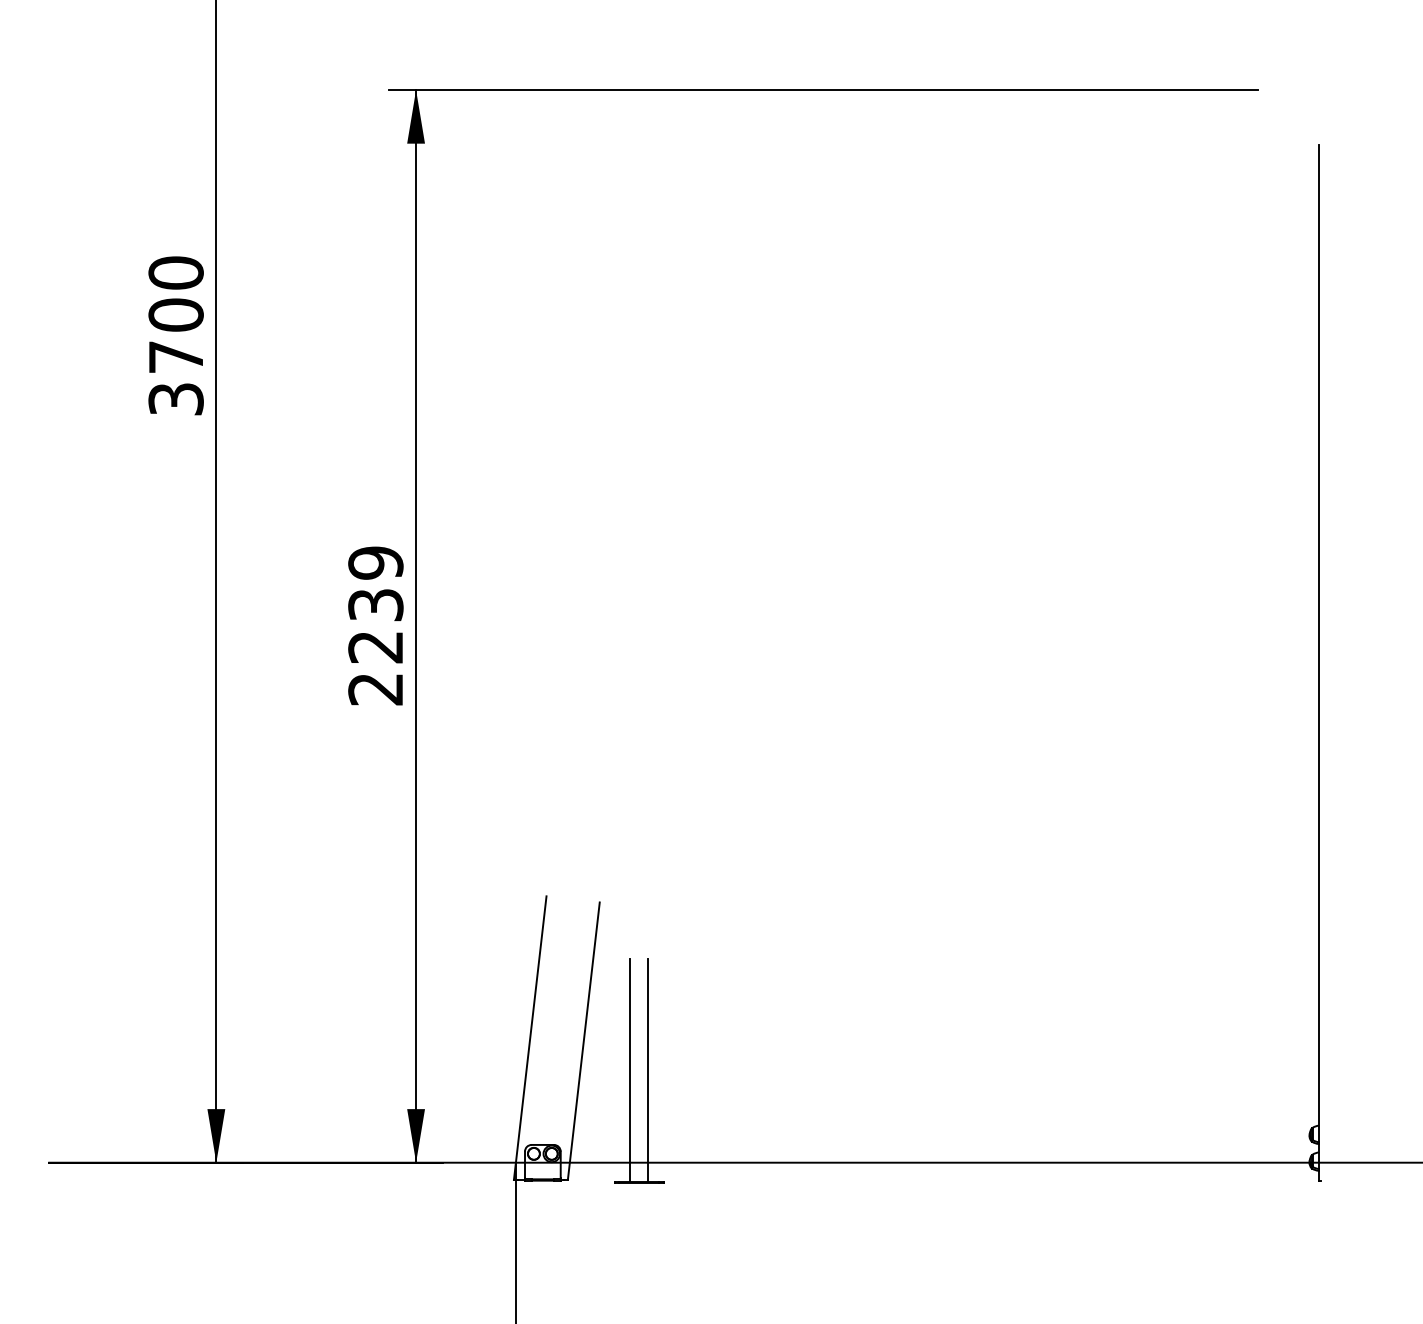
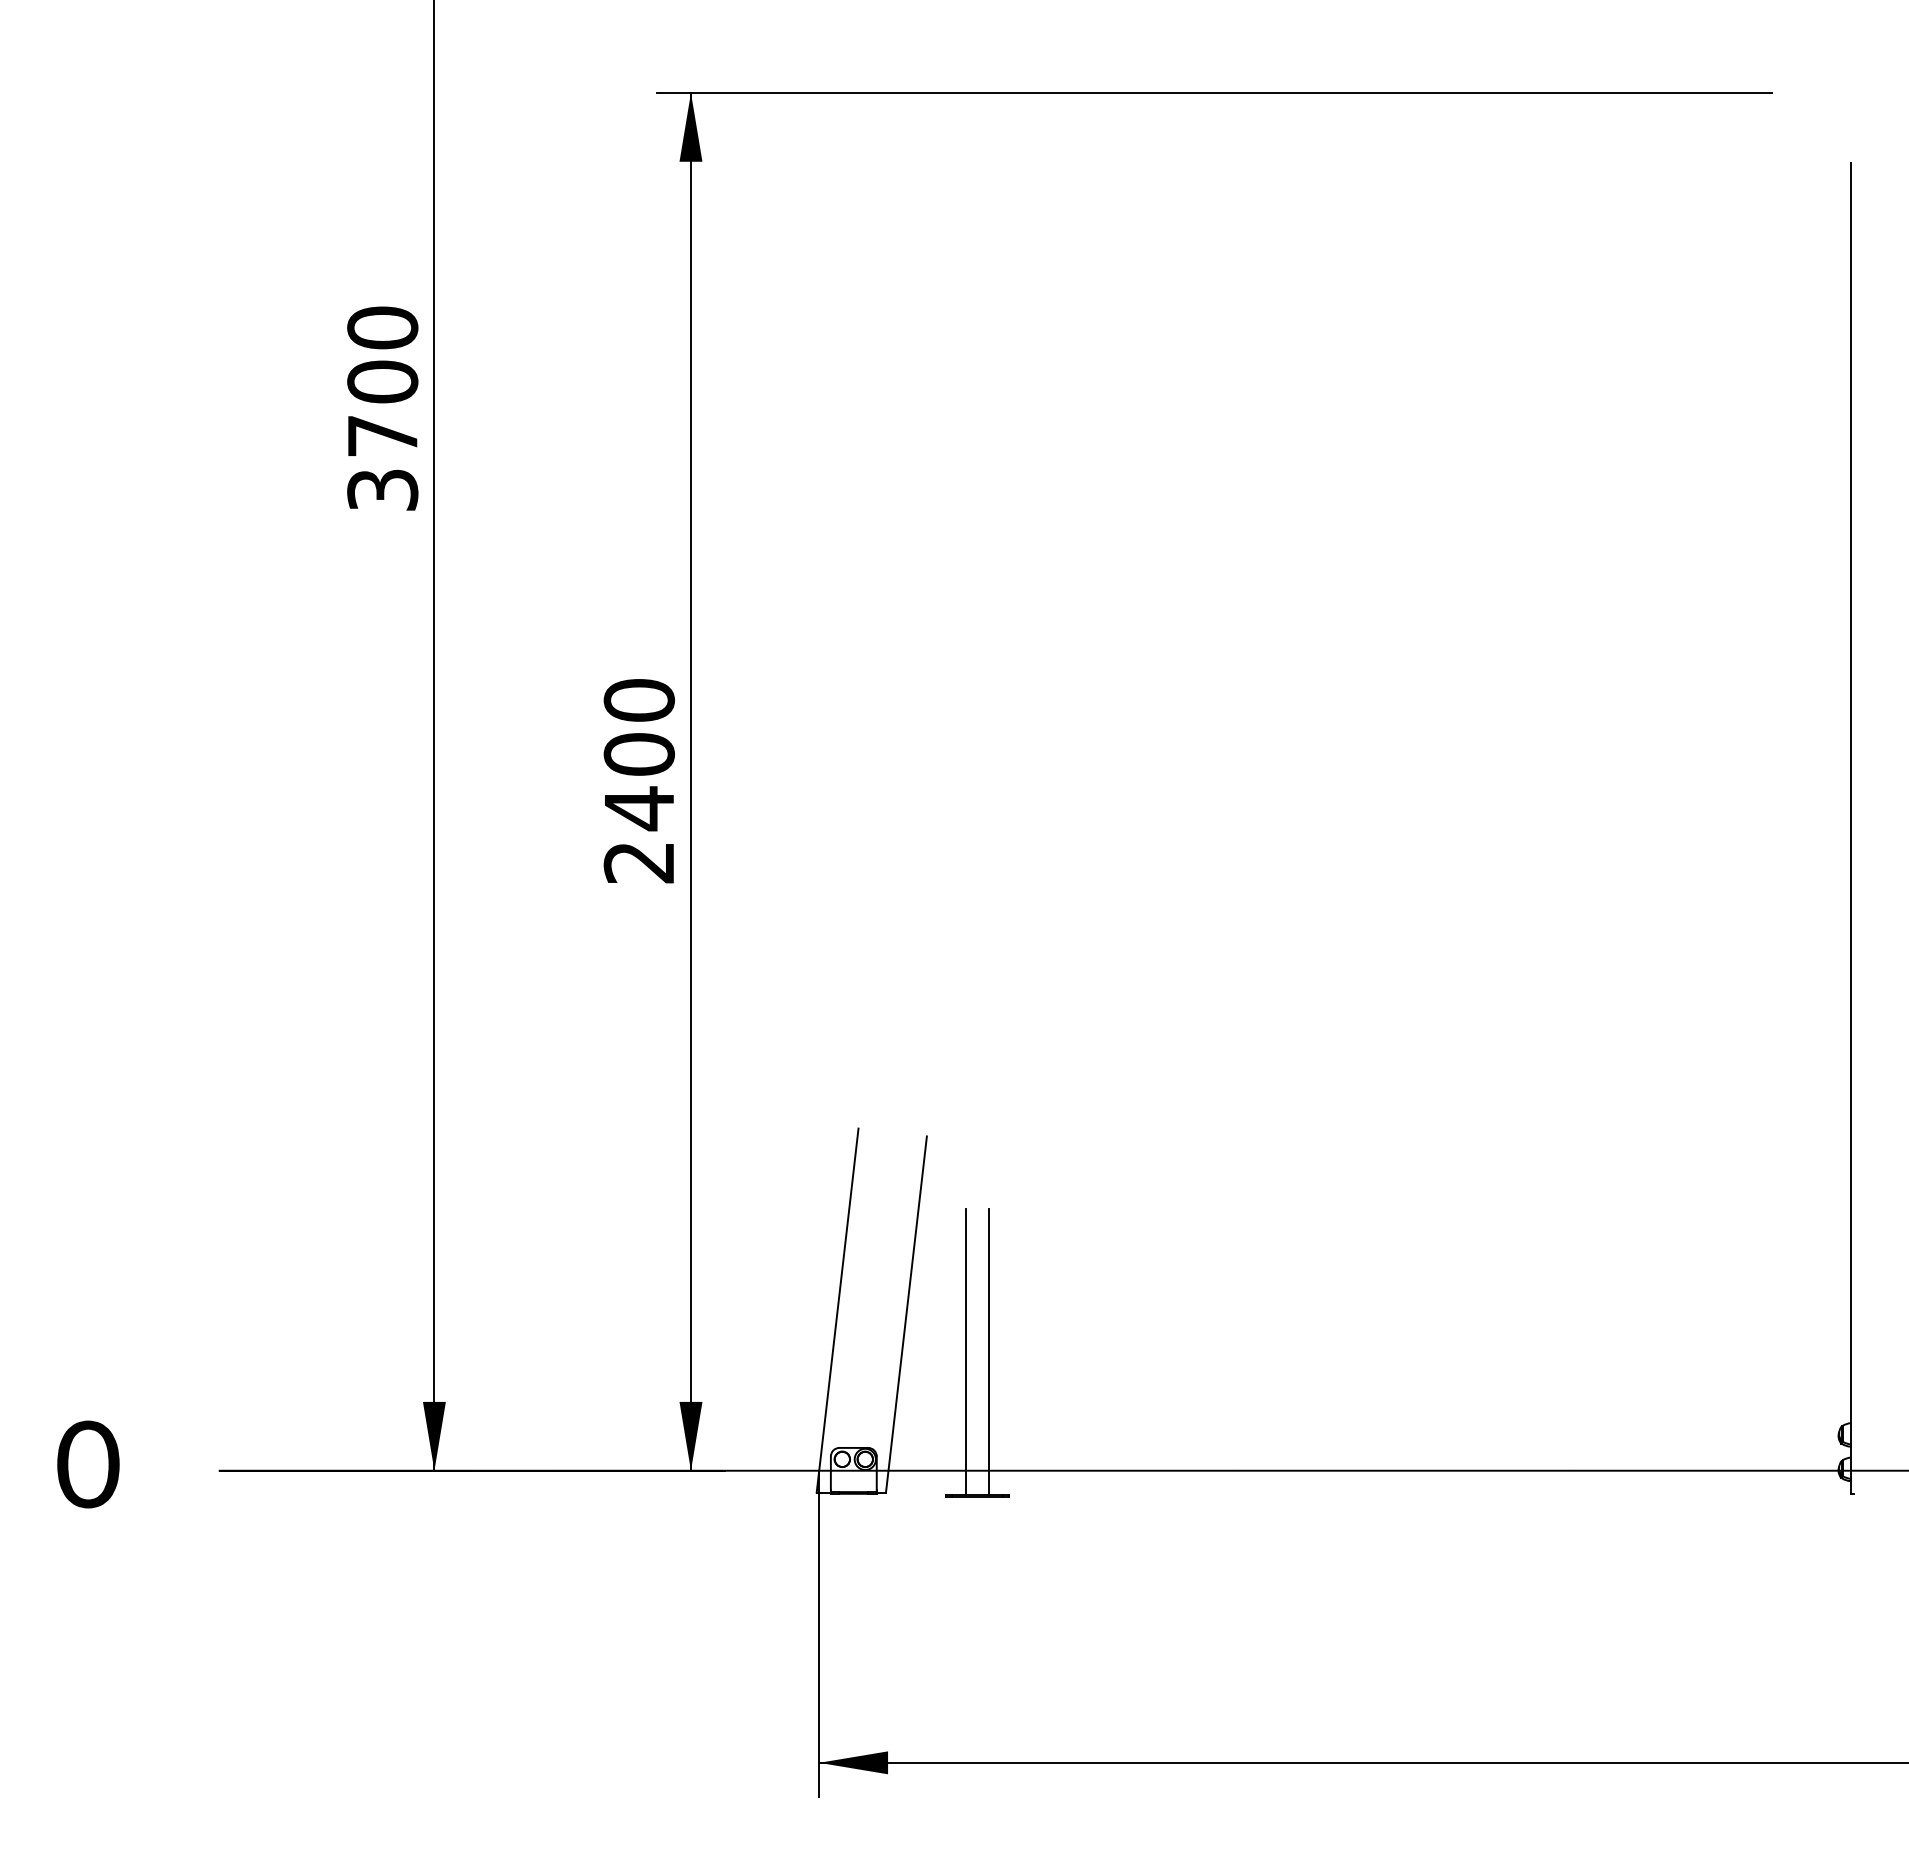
text: (376, 605) -> (639, 755), 2239 -> 2400

